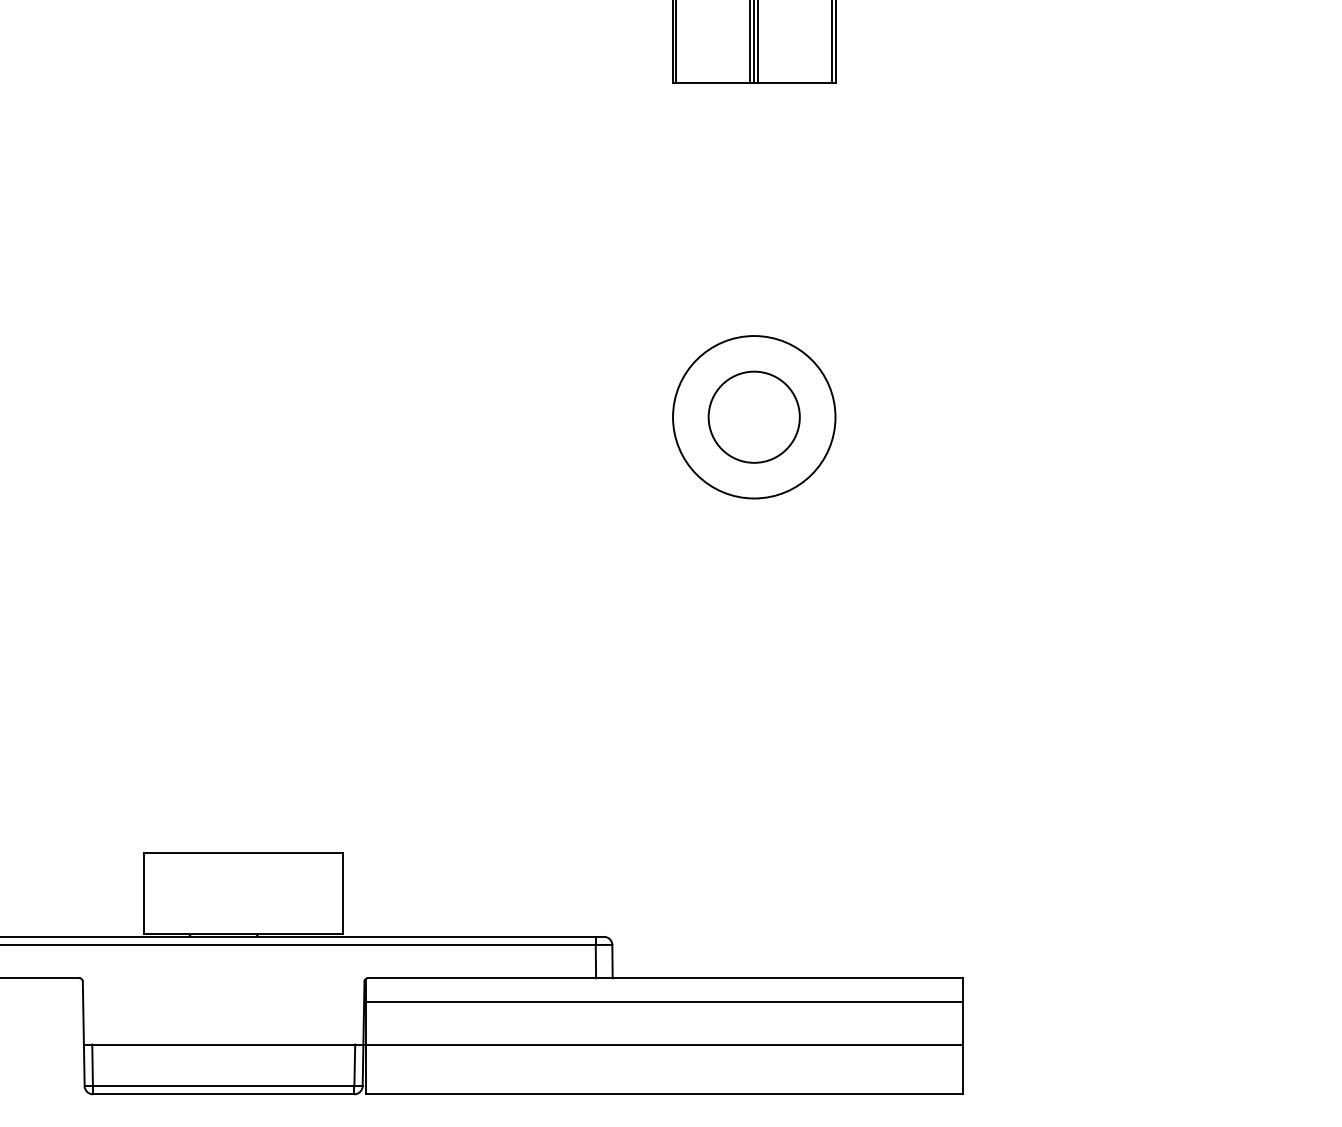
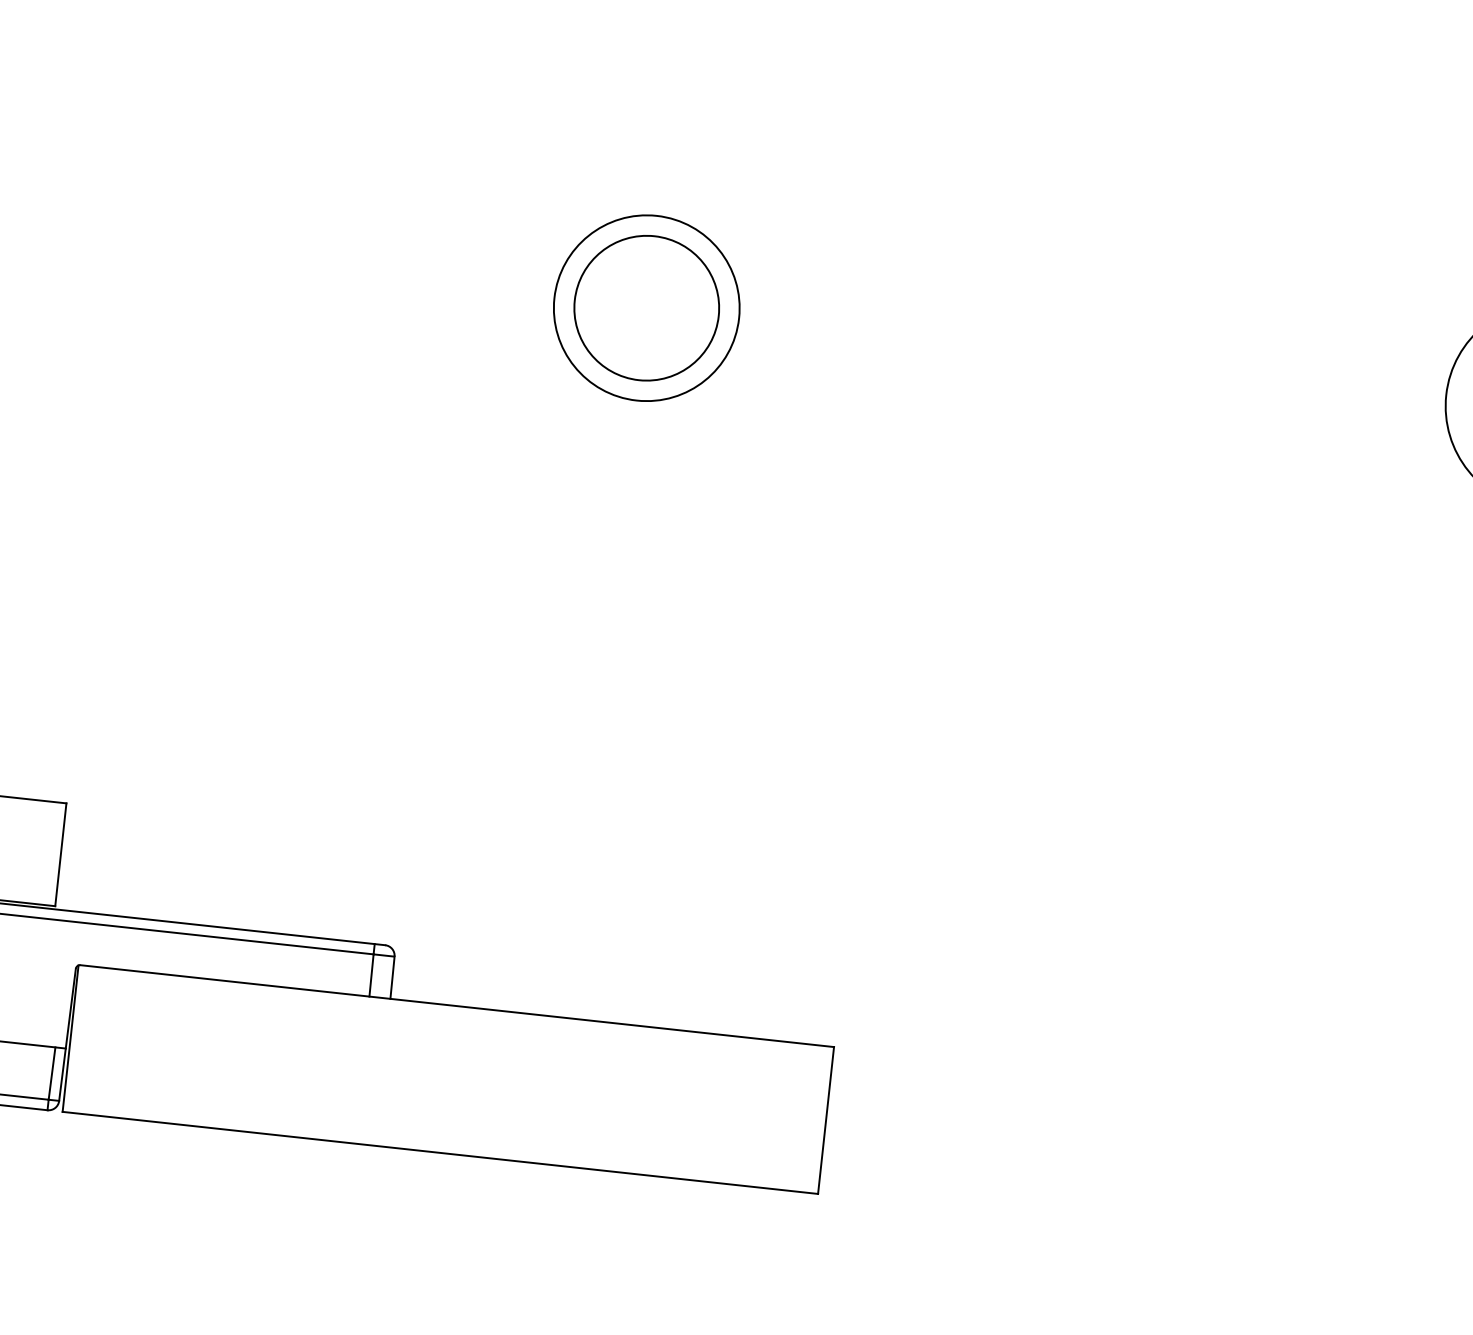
circle: (753, 416) -> (645, 307), size x1.6
circle: (754, 417) -> (647, 308), size x0.7
line: (664, 1002) -> (452, 1036), removed
line: (664, 1044) -> (446, 1089), removed

